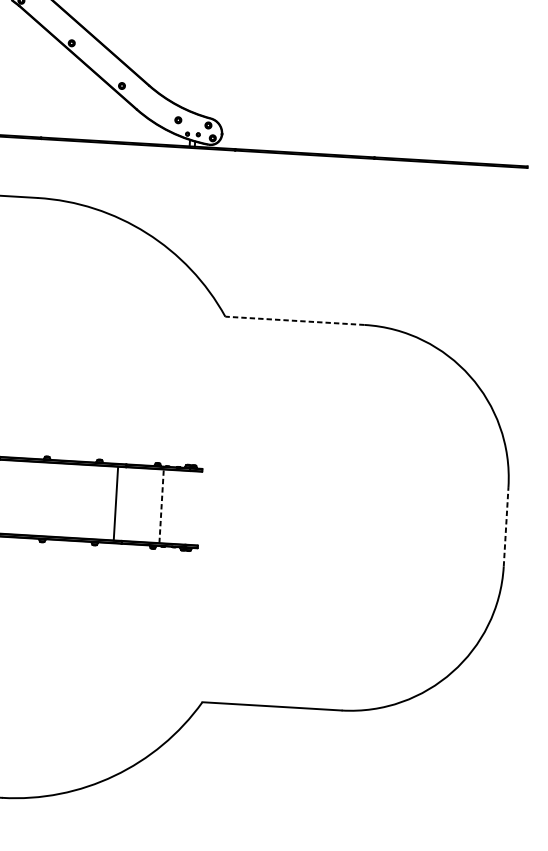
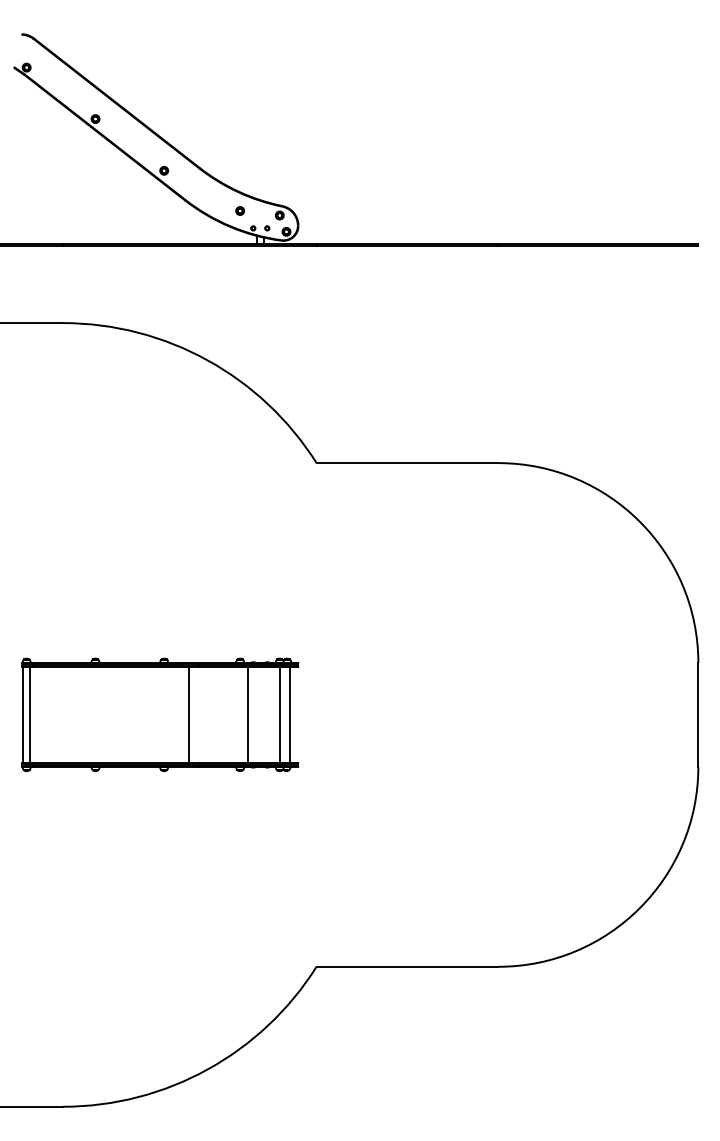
line: (294, 321) -> (407, 463), dashed -> solid
line: (161, 506) -> (248, 714), dashed -> solid
line: (185, 507) -> (279, 714), added
line: (193, 507) -> (290, 714), added
line: (506, 526) -> (698, 714), dashed -> solid

